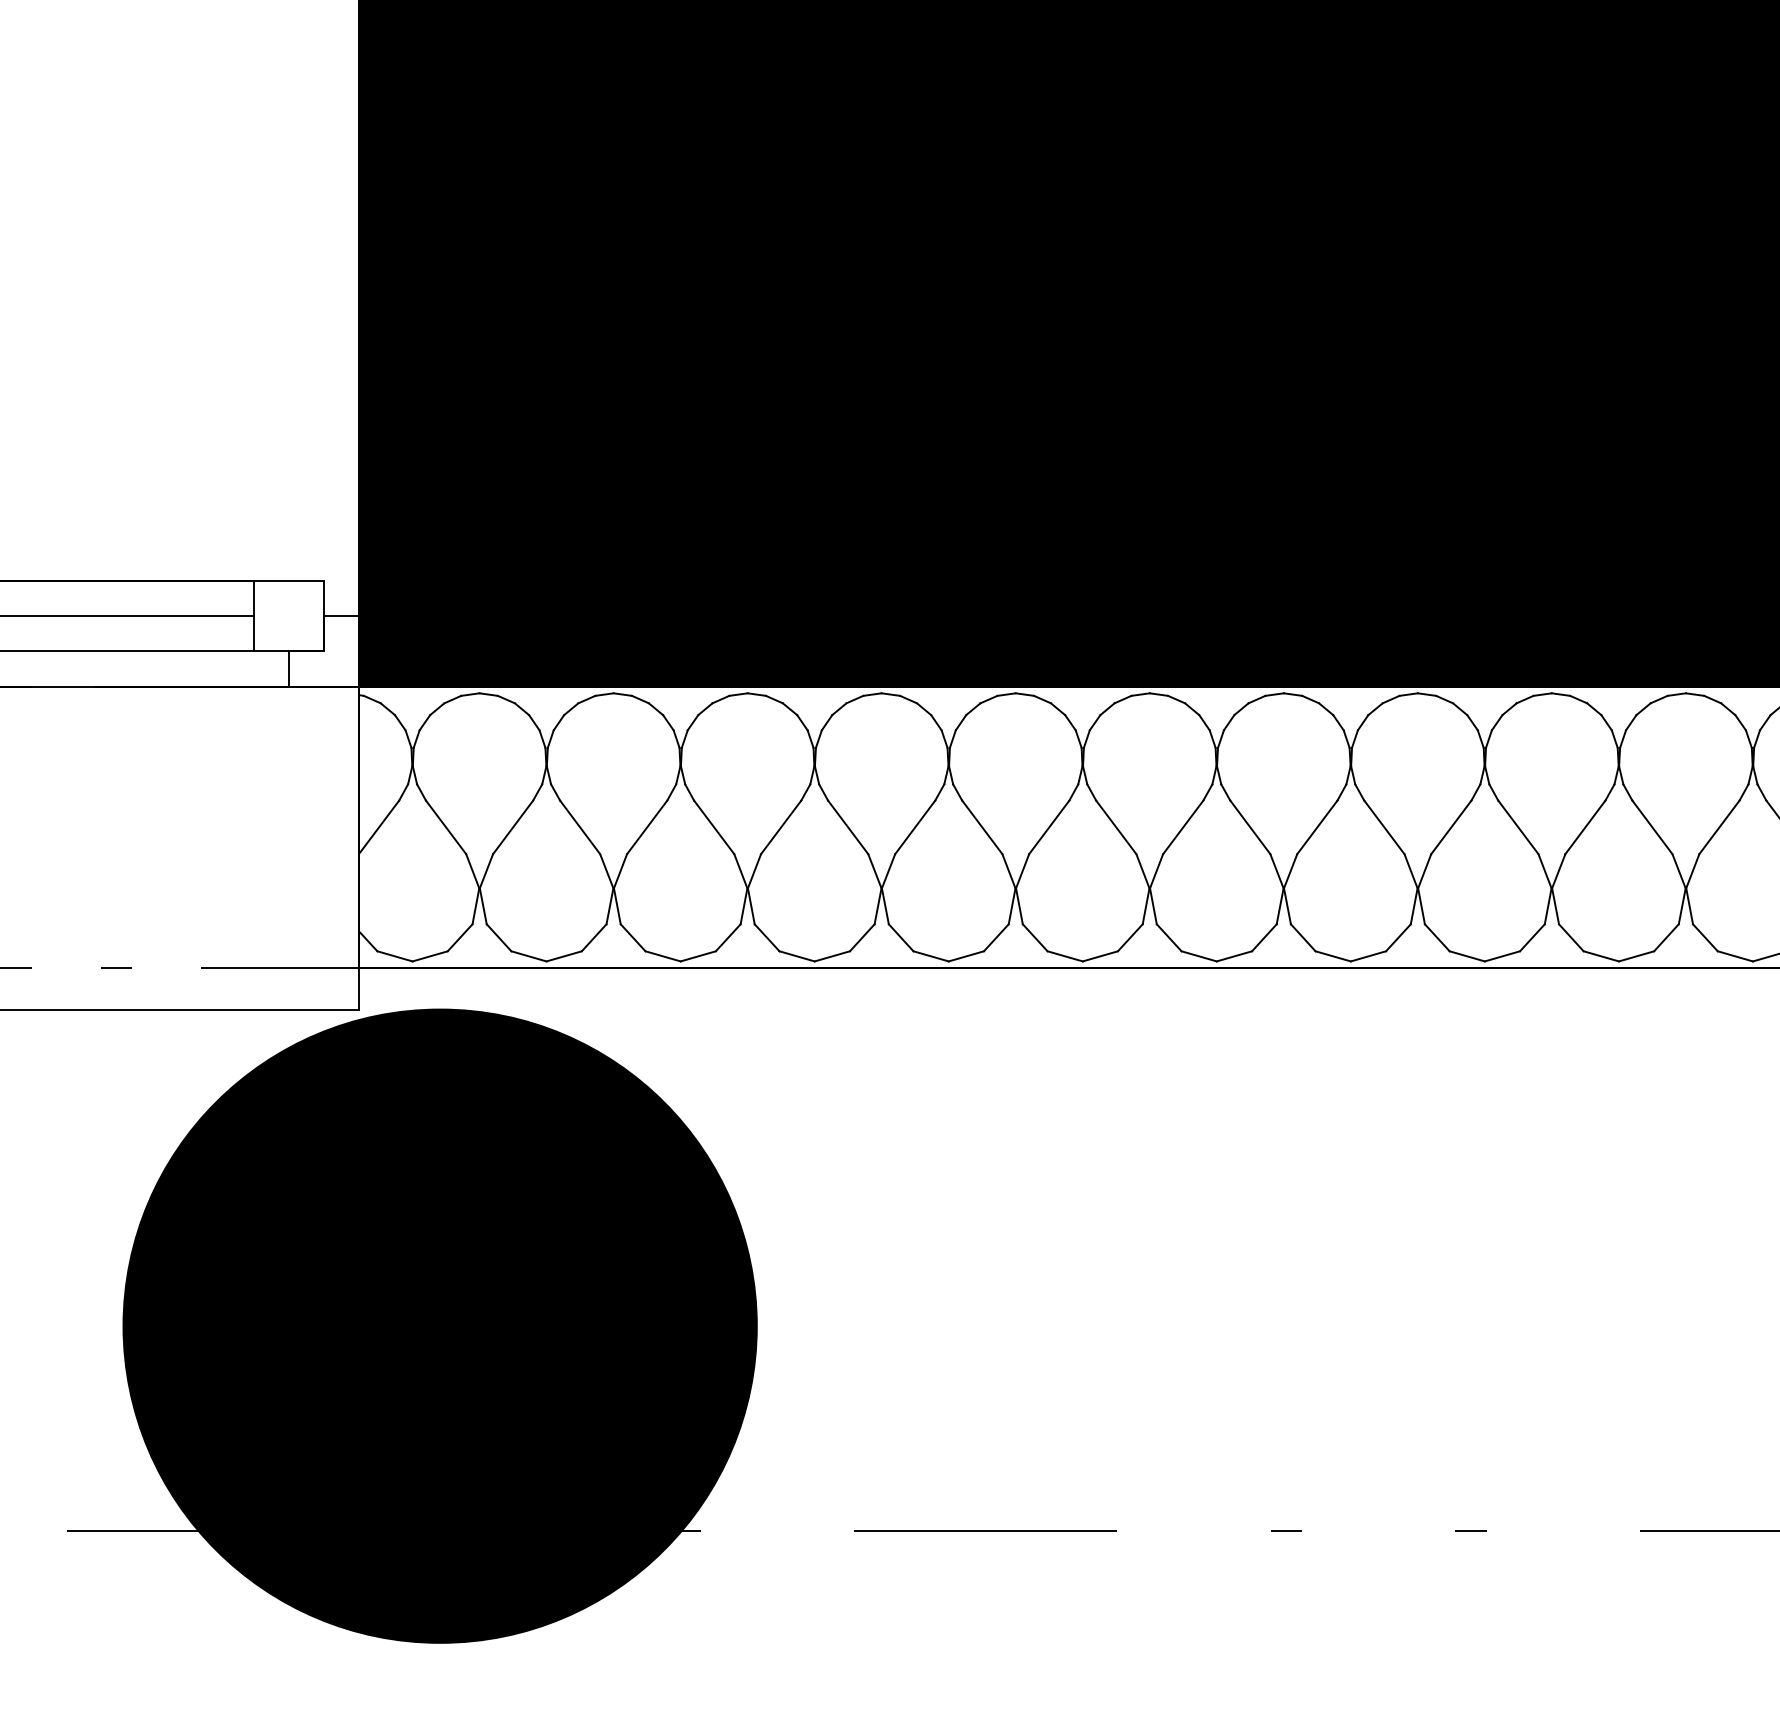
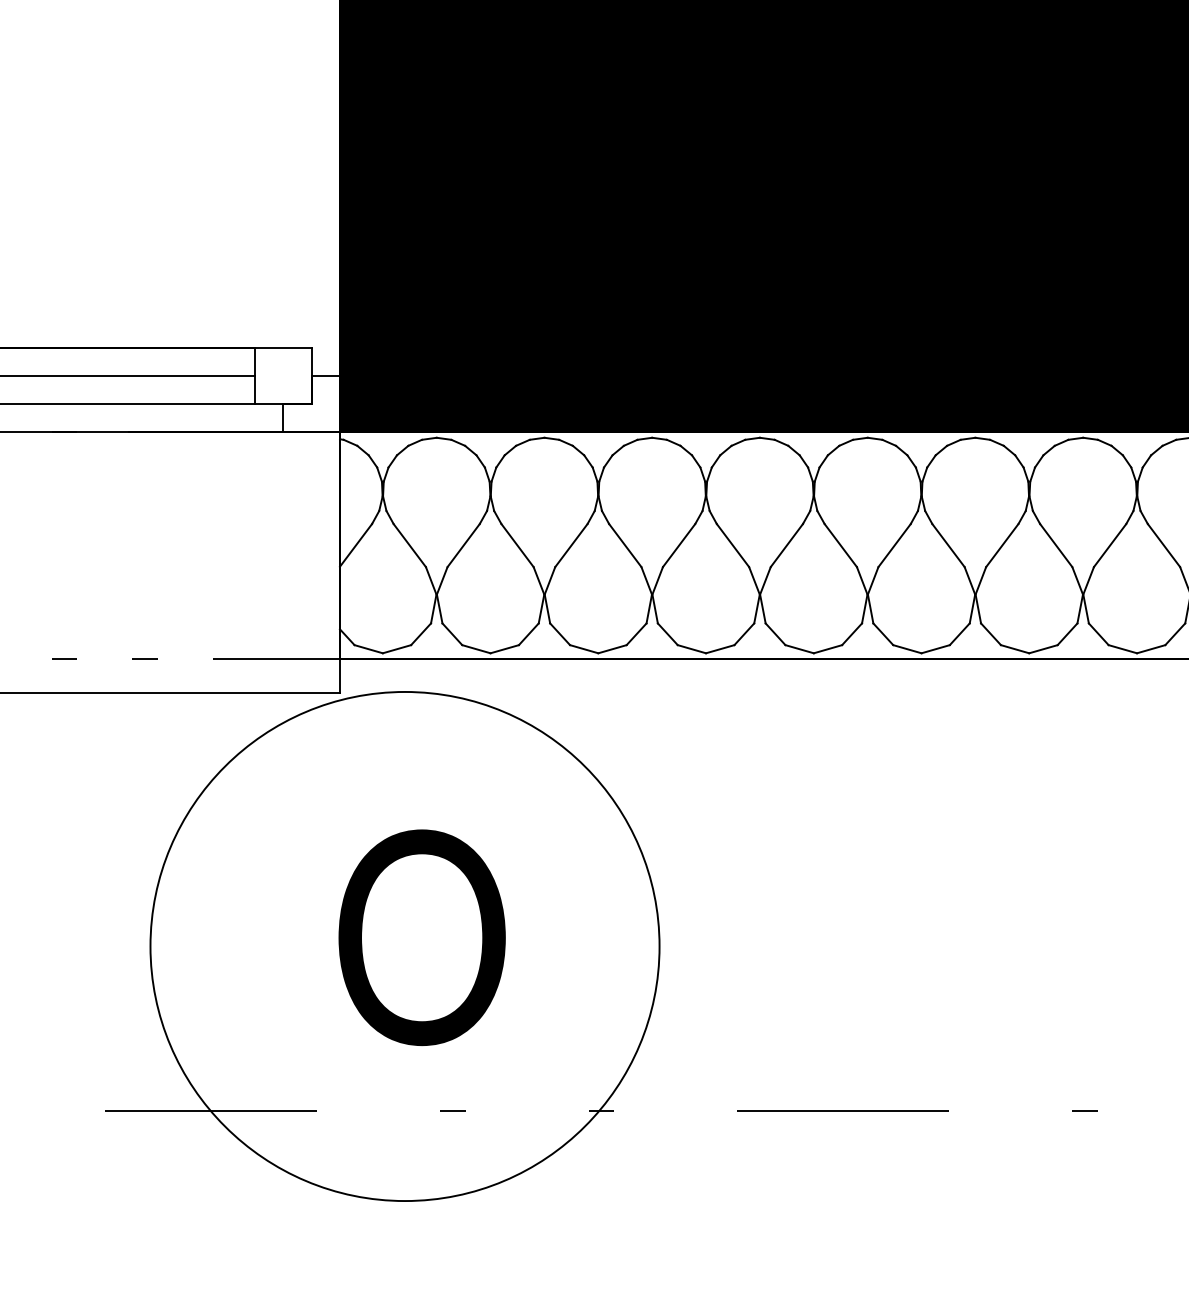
fill: (439, 1325) -> (404, 945), removed

